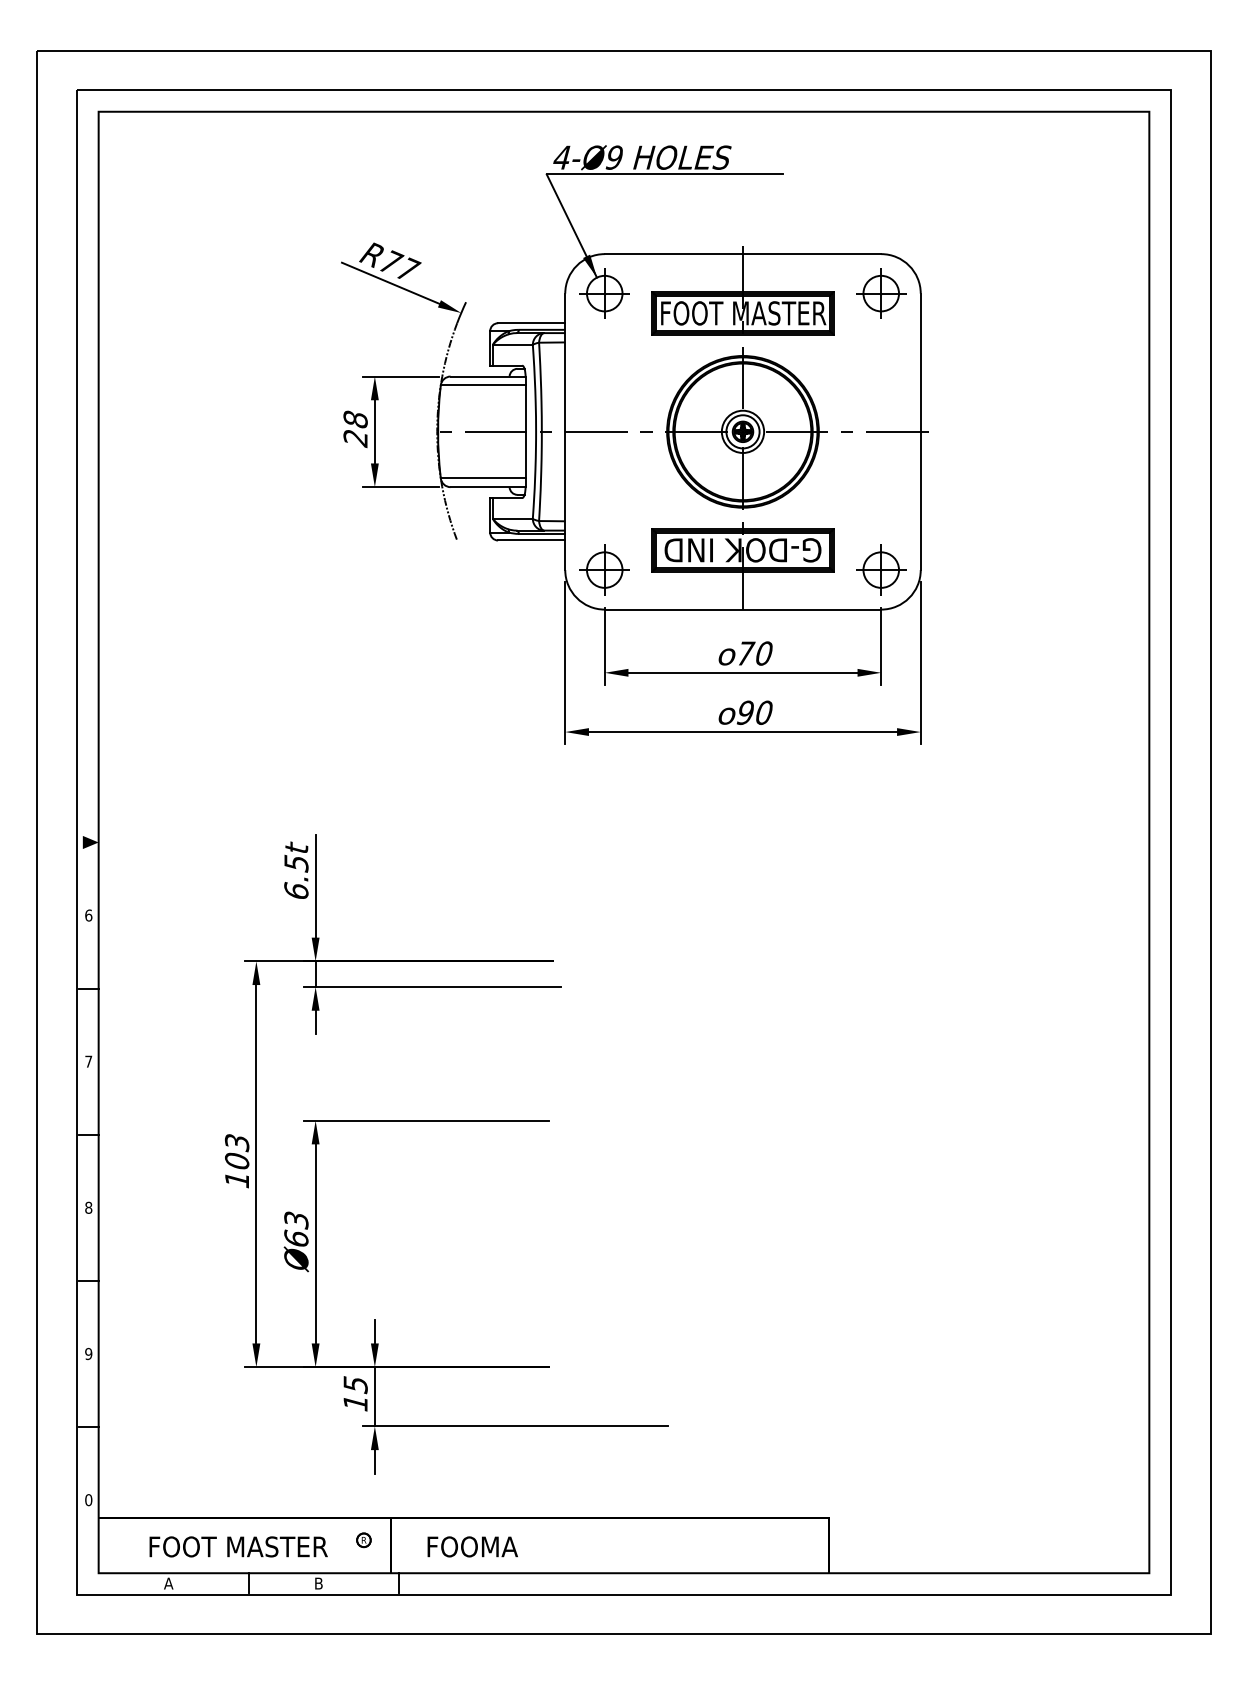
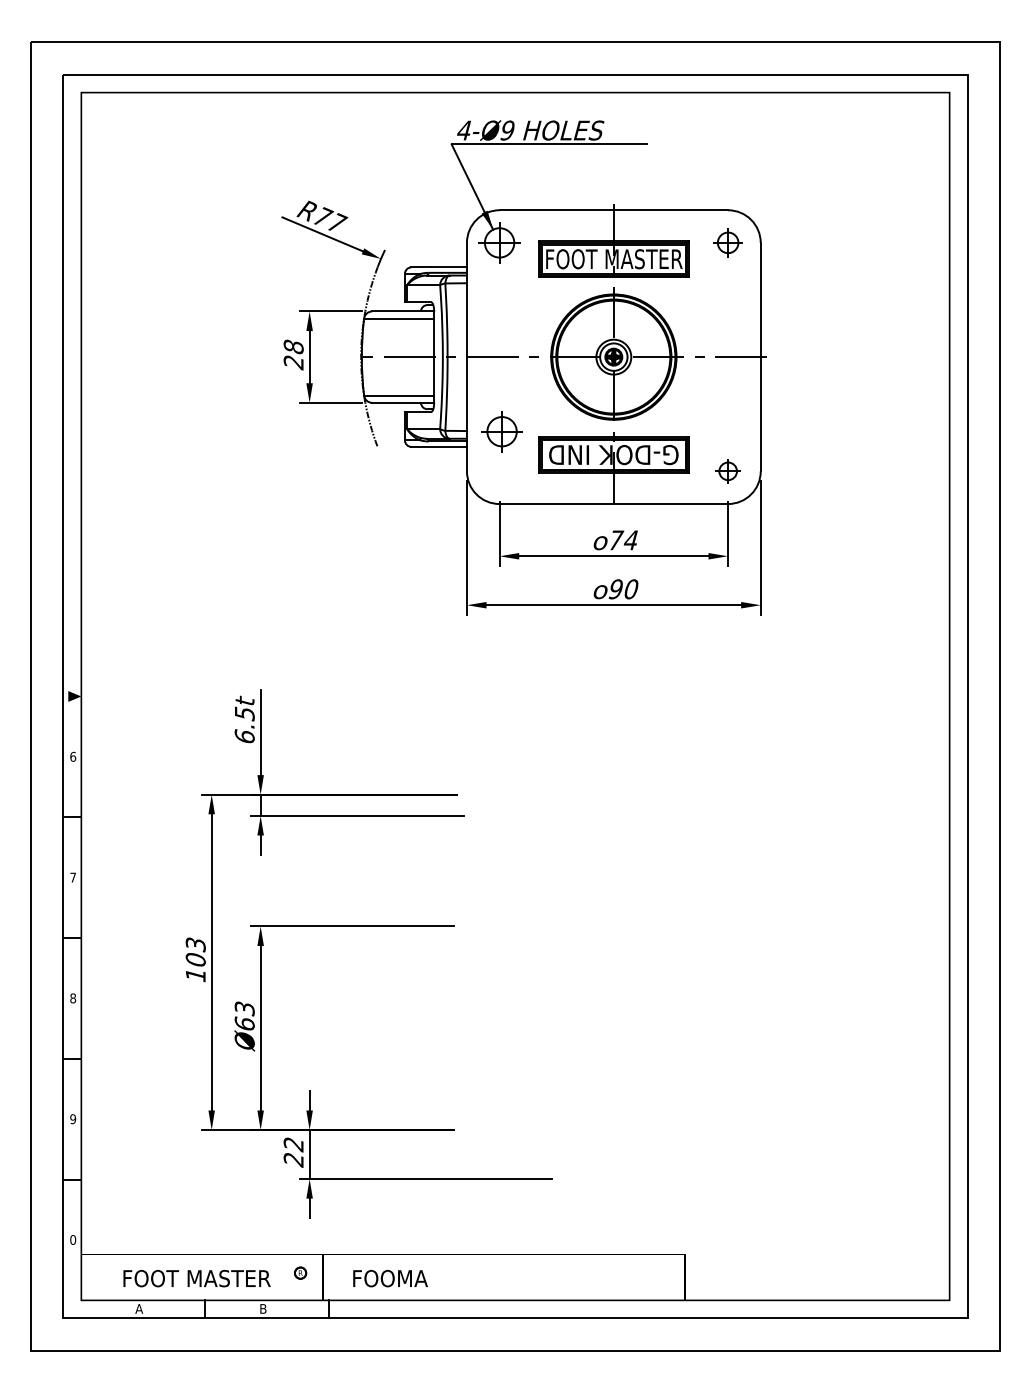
part: (881, 293) -> (728, 242), size x0.7
part: (604, 569) -> (501, 431), moved
part: (881, 569) -> (728, 470), size x0.6
text: (763, 653) -> (630, 540), 70 -> 74
text: (355, 1394) -> (293, 1152), 15 -> 22

